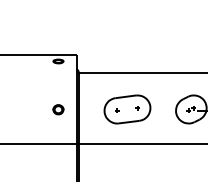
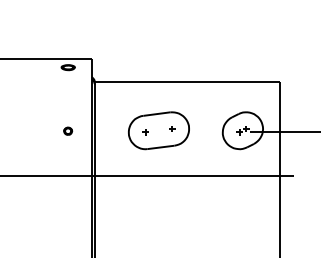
part: (57, 110) -> (67, 131), size x0.6

